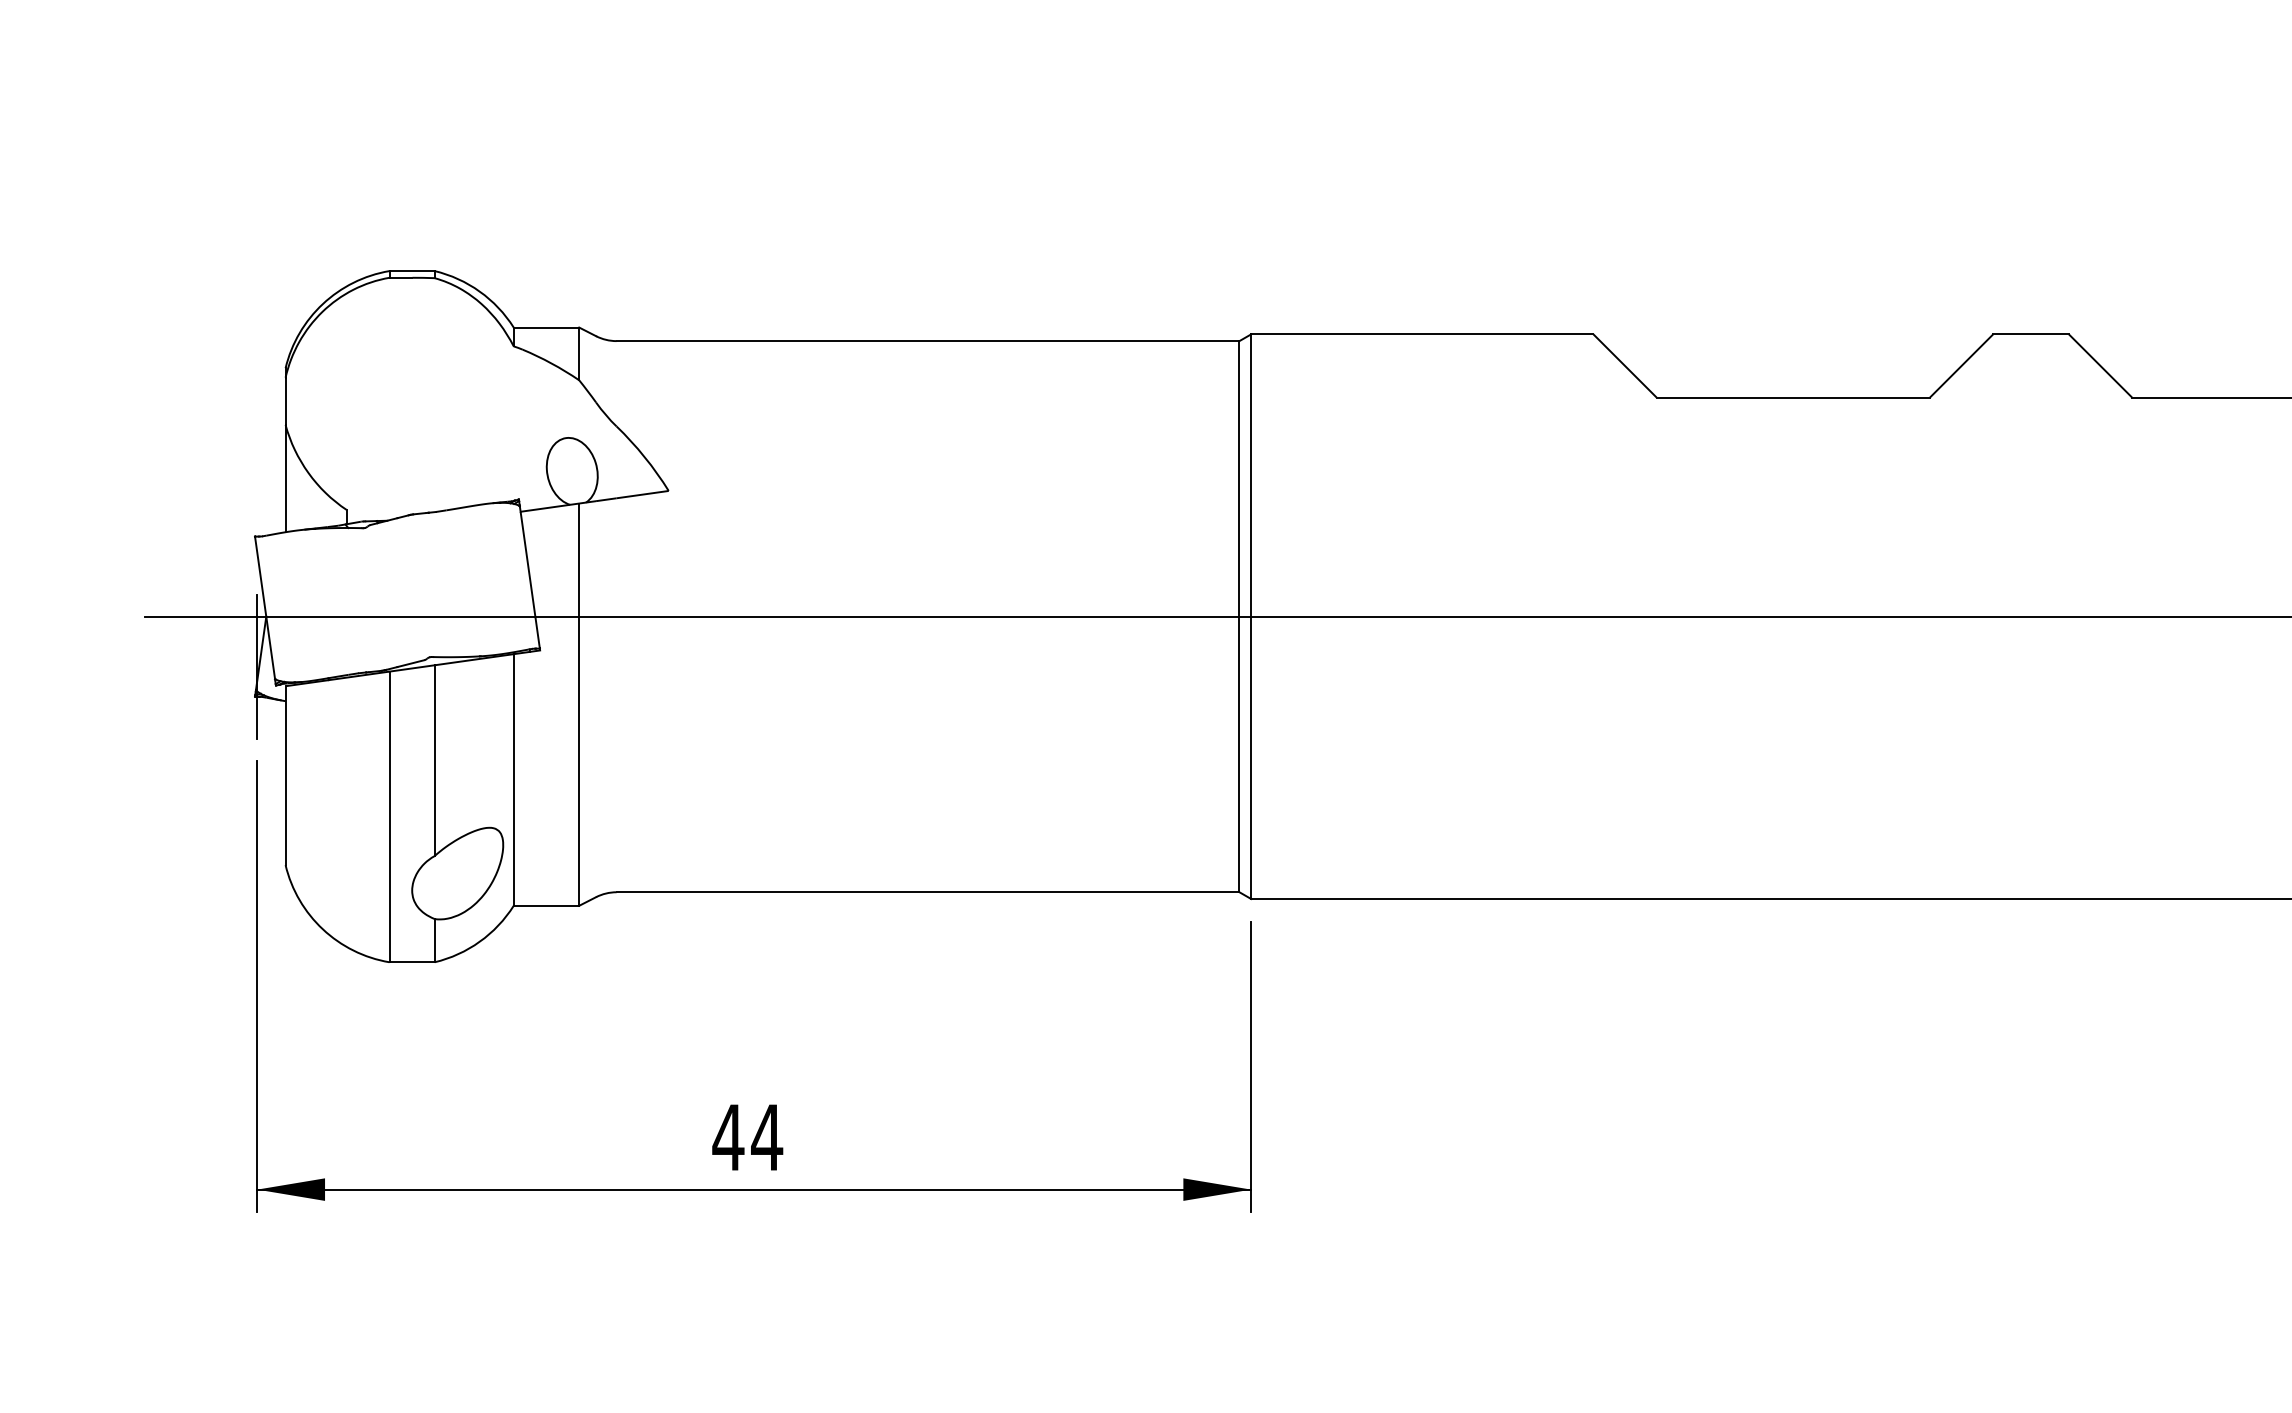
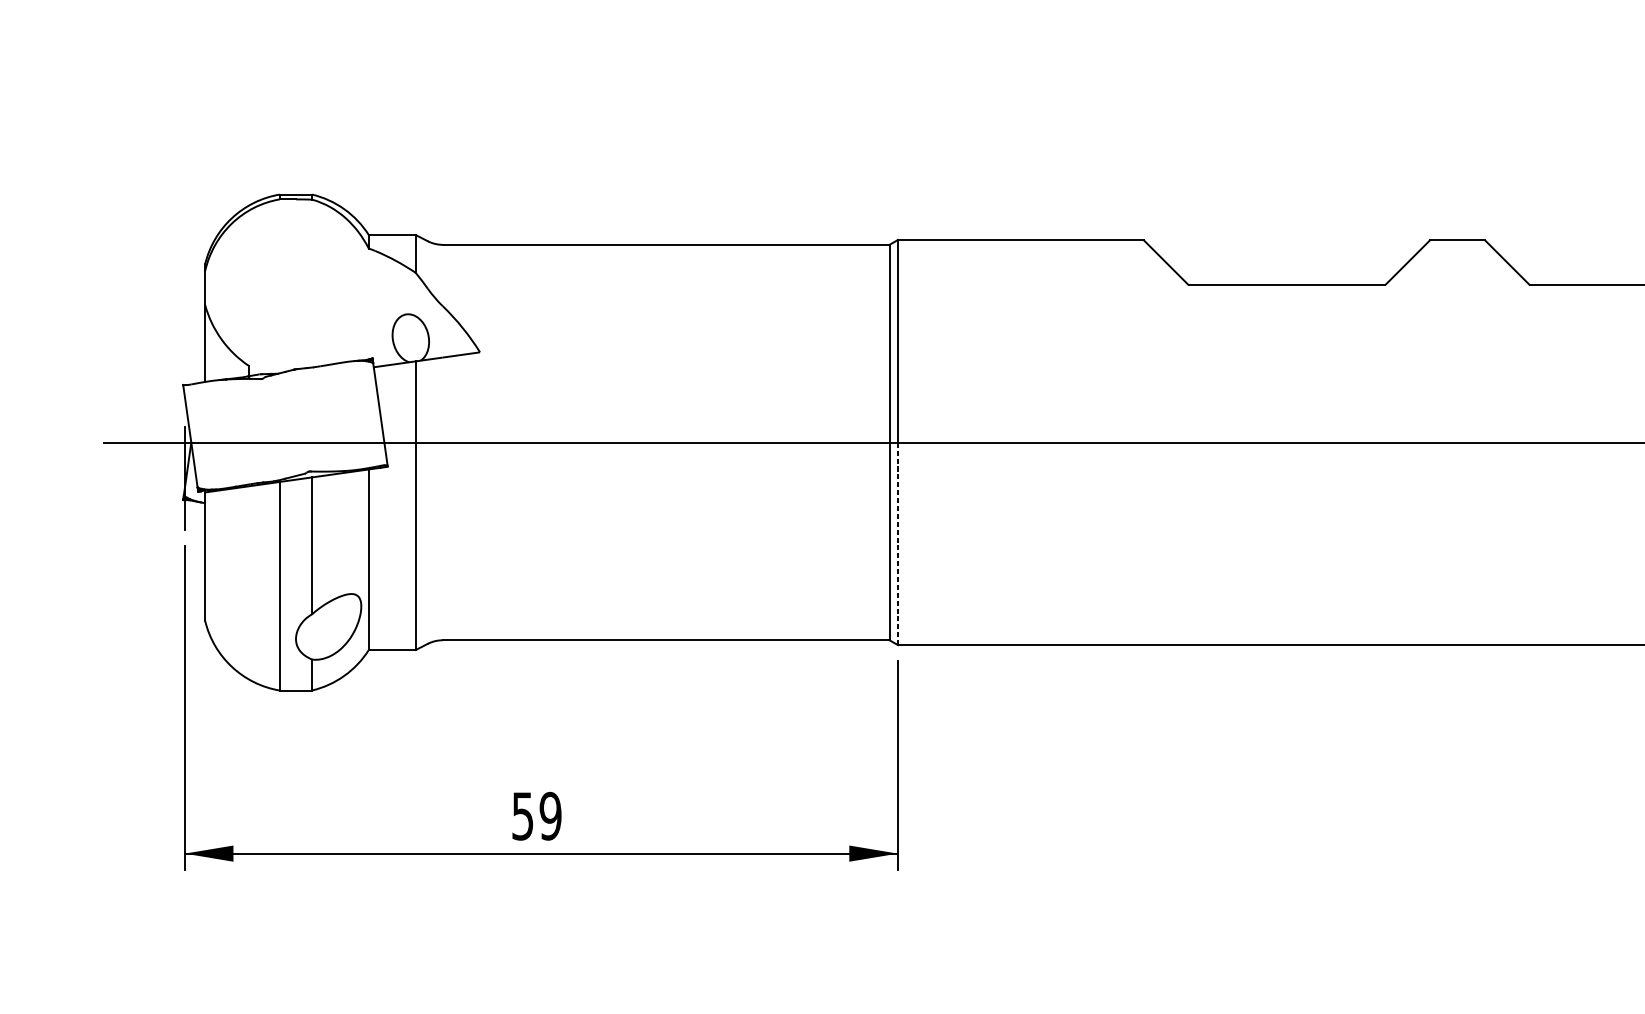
line: (1251, 757) -> (898, 543), solid -> dashed
text: (747, 1137) -> (536, 816), 44 -> 59

